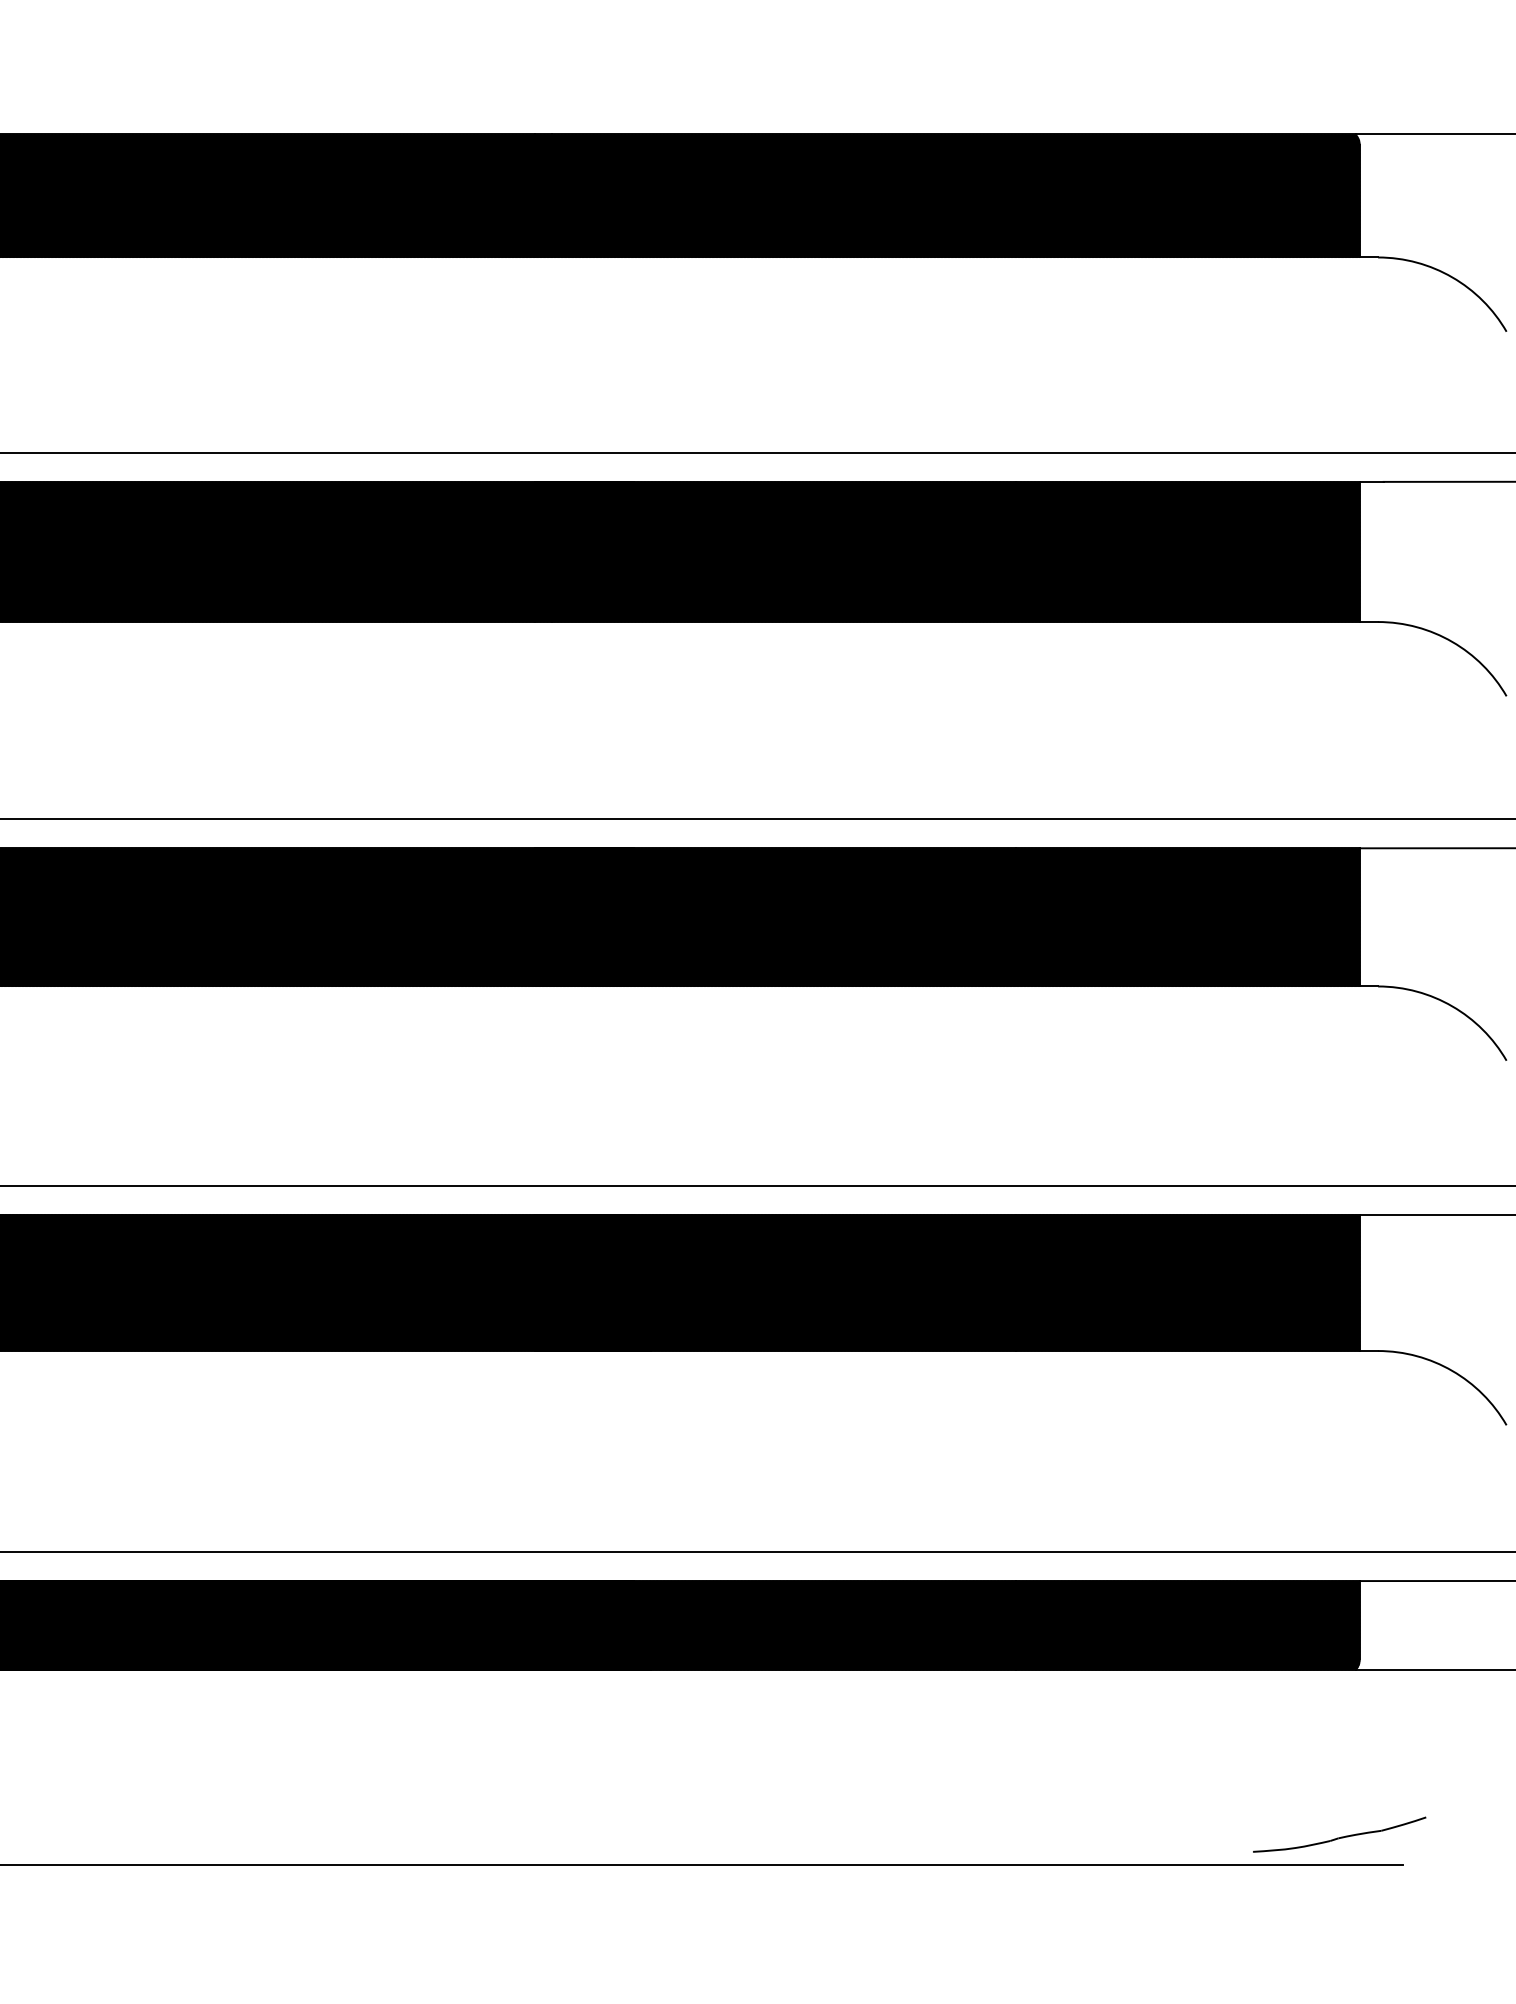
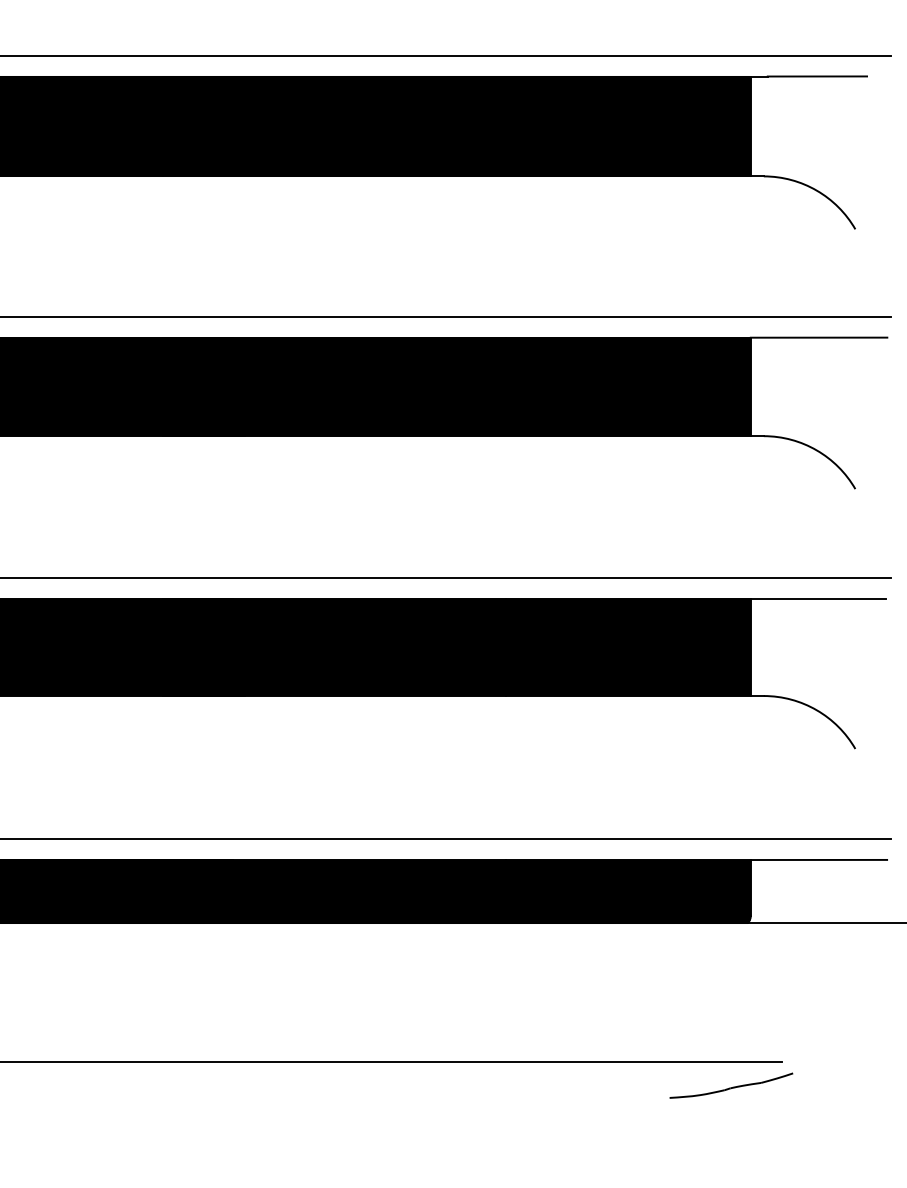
part: (1339, 1834) -> (731, 1085), moved

